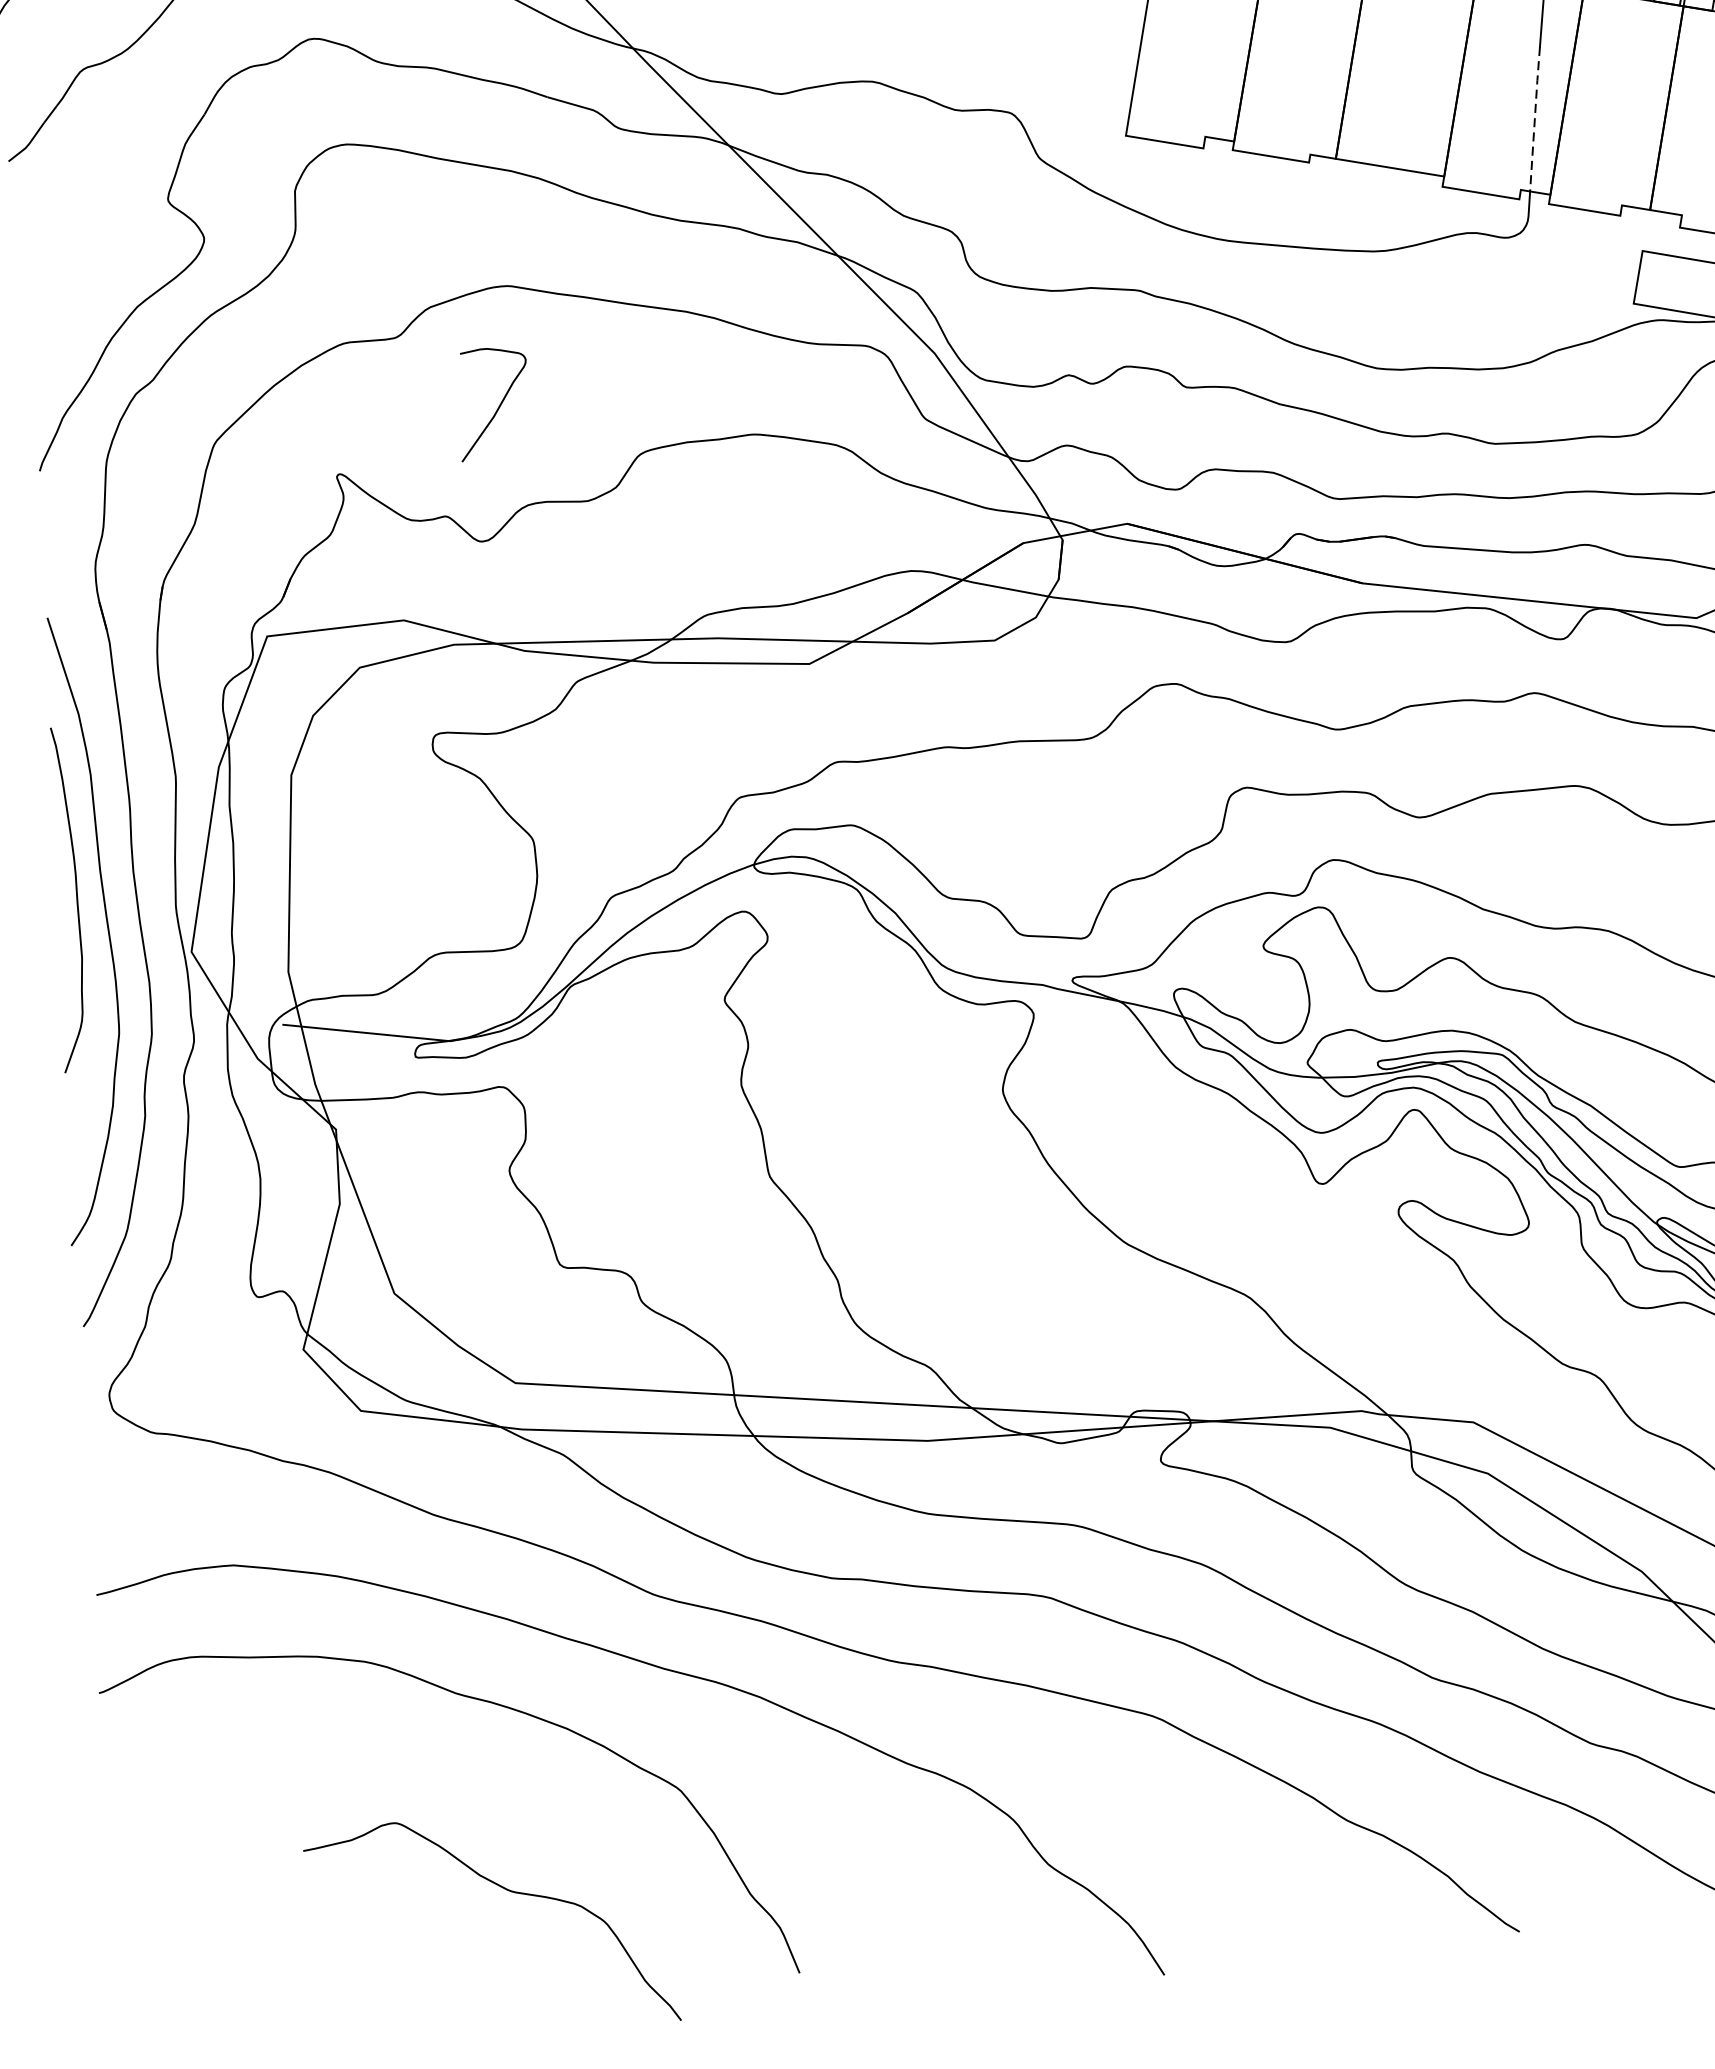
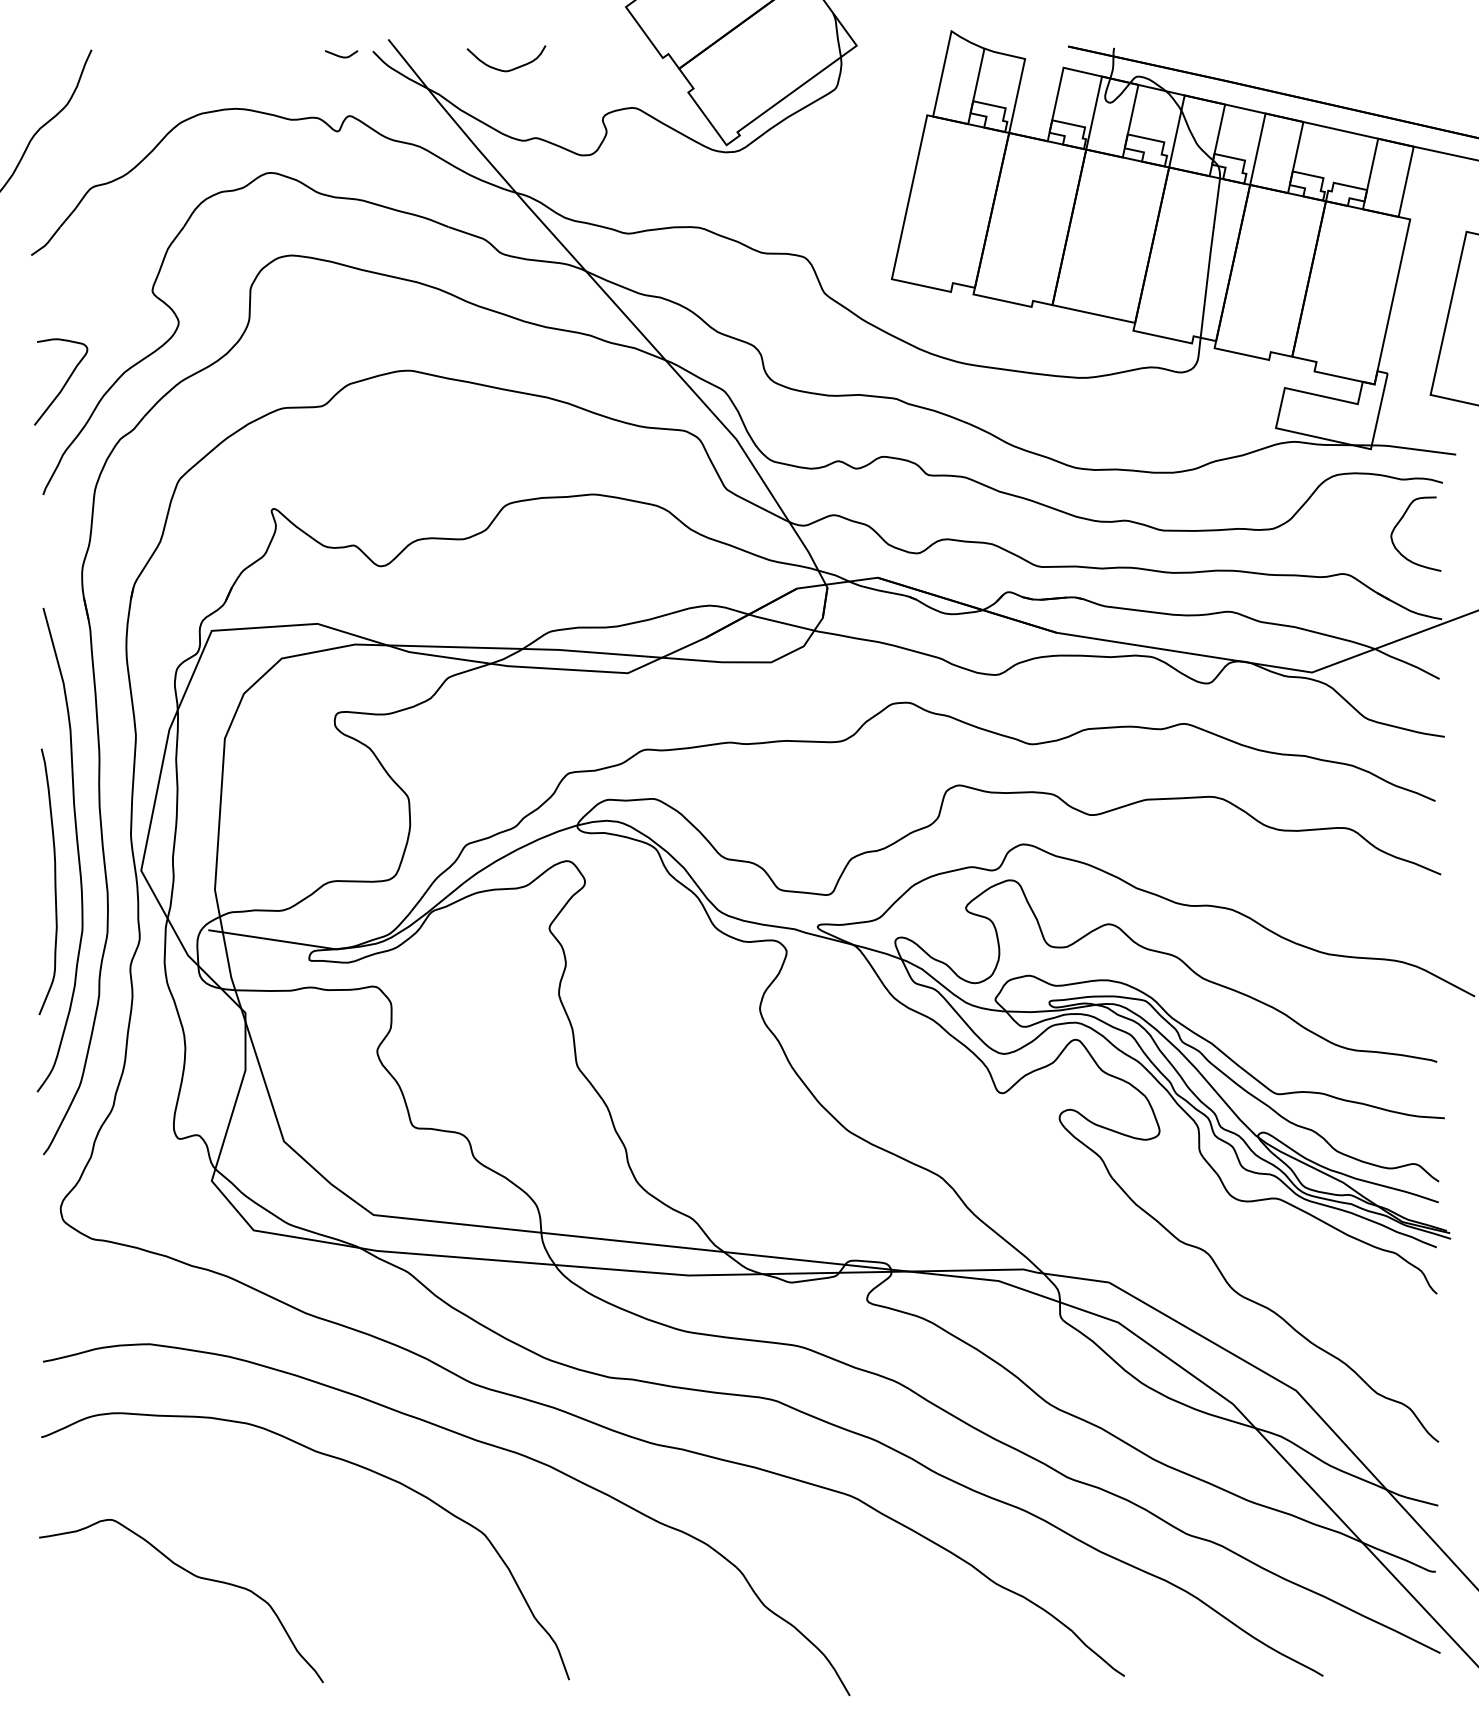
line: (1535, 118) -> (1207, 281), dashed -> solid
curve: (498, 405) -> (64, 383), moved
curve: (76, 899) -> (54, 881), moved
curve: (507, 1891) -> (194, 1576), moved

